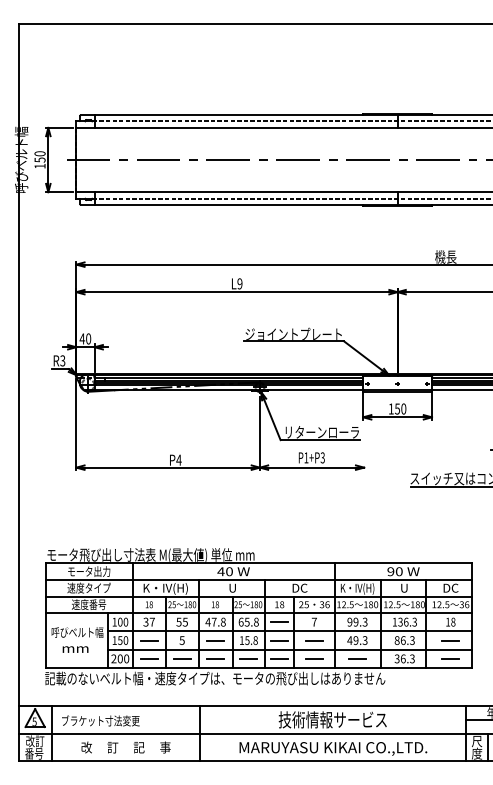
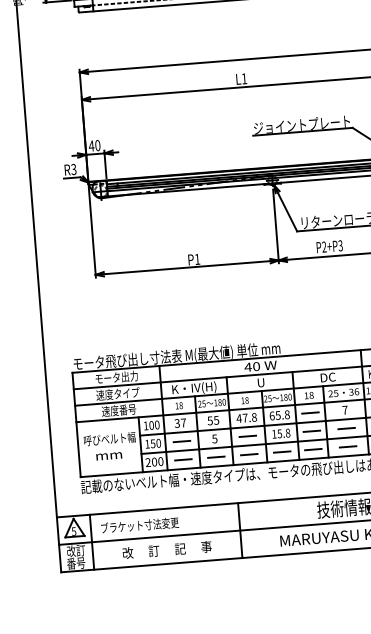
text: (239, 283) -> (243, 78), L9 -> L1
text: (306, 457) -> (324, 246), P1+P3 -> P2+P3
text: (178, 459) -> (196, 258), P4 -> P1

